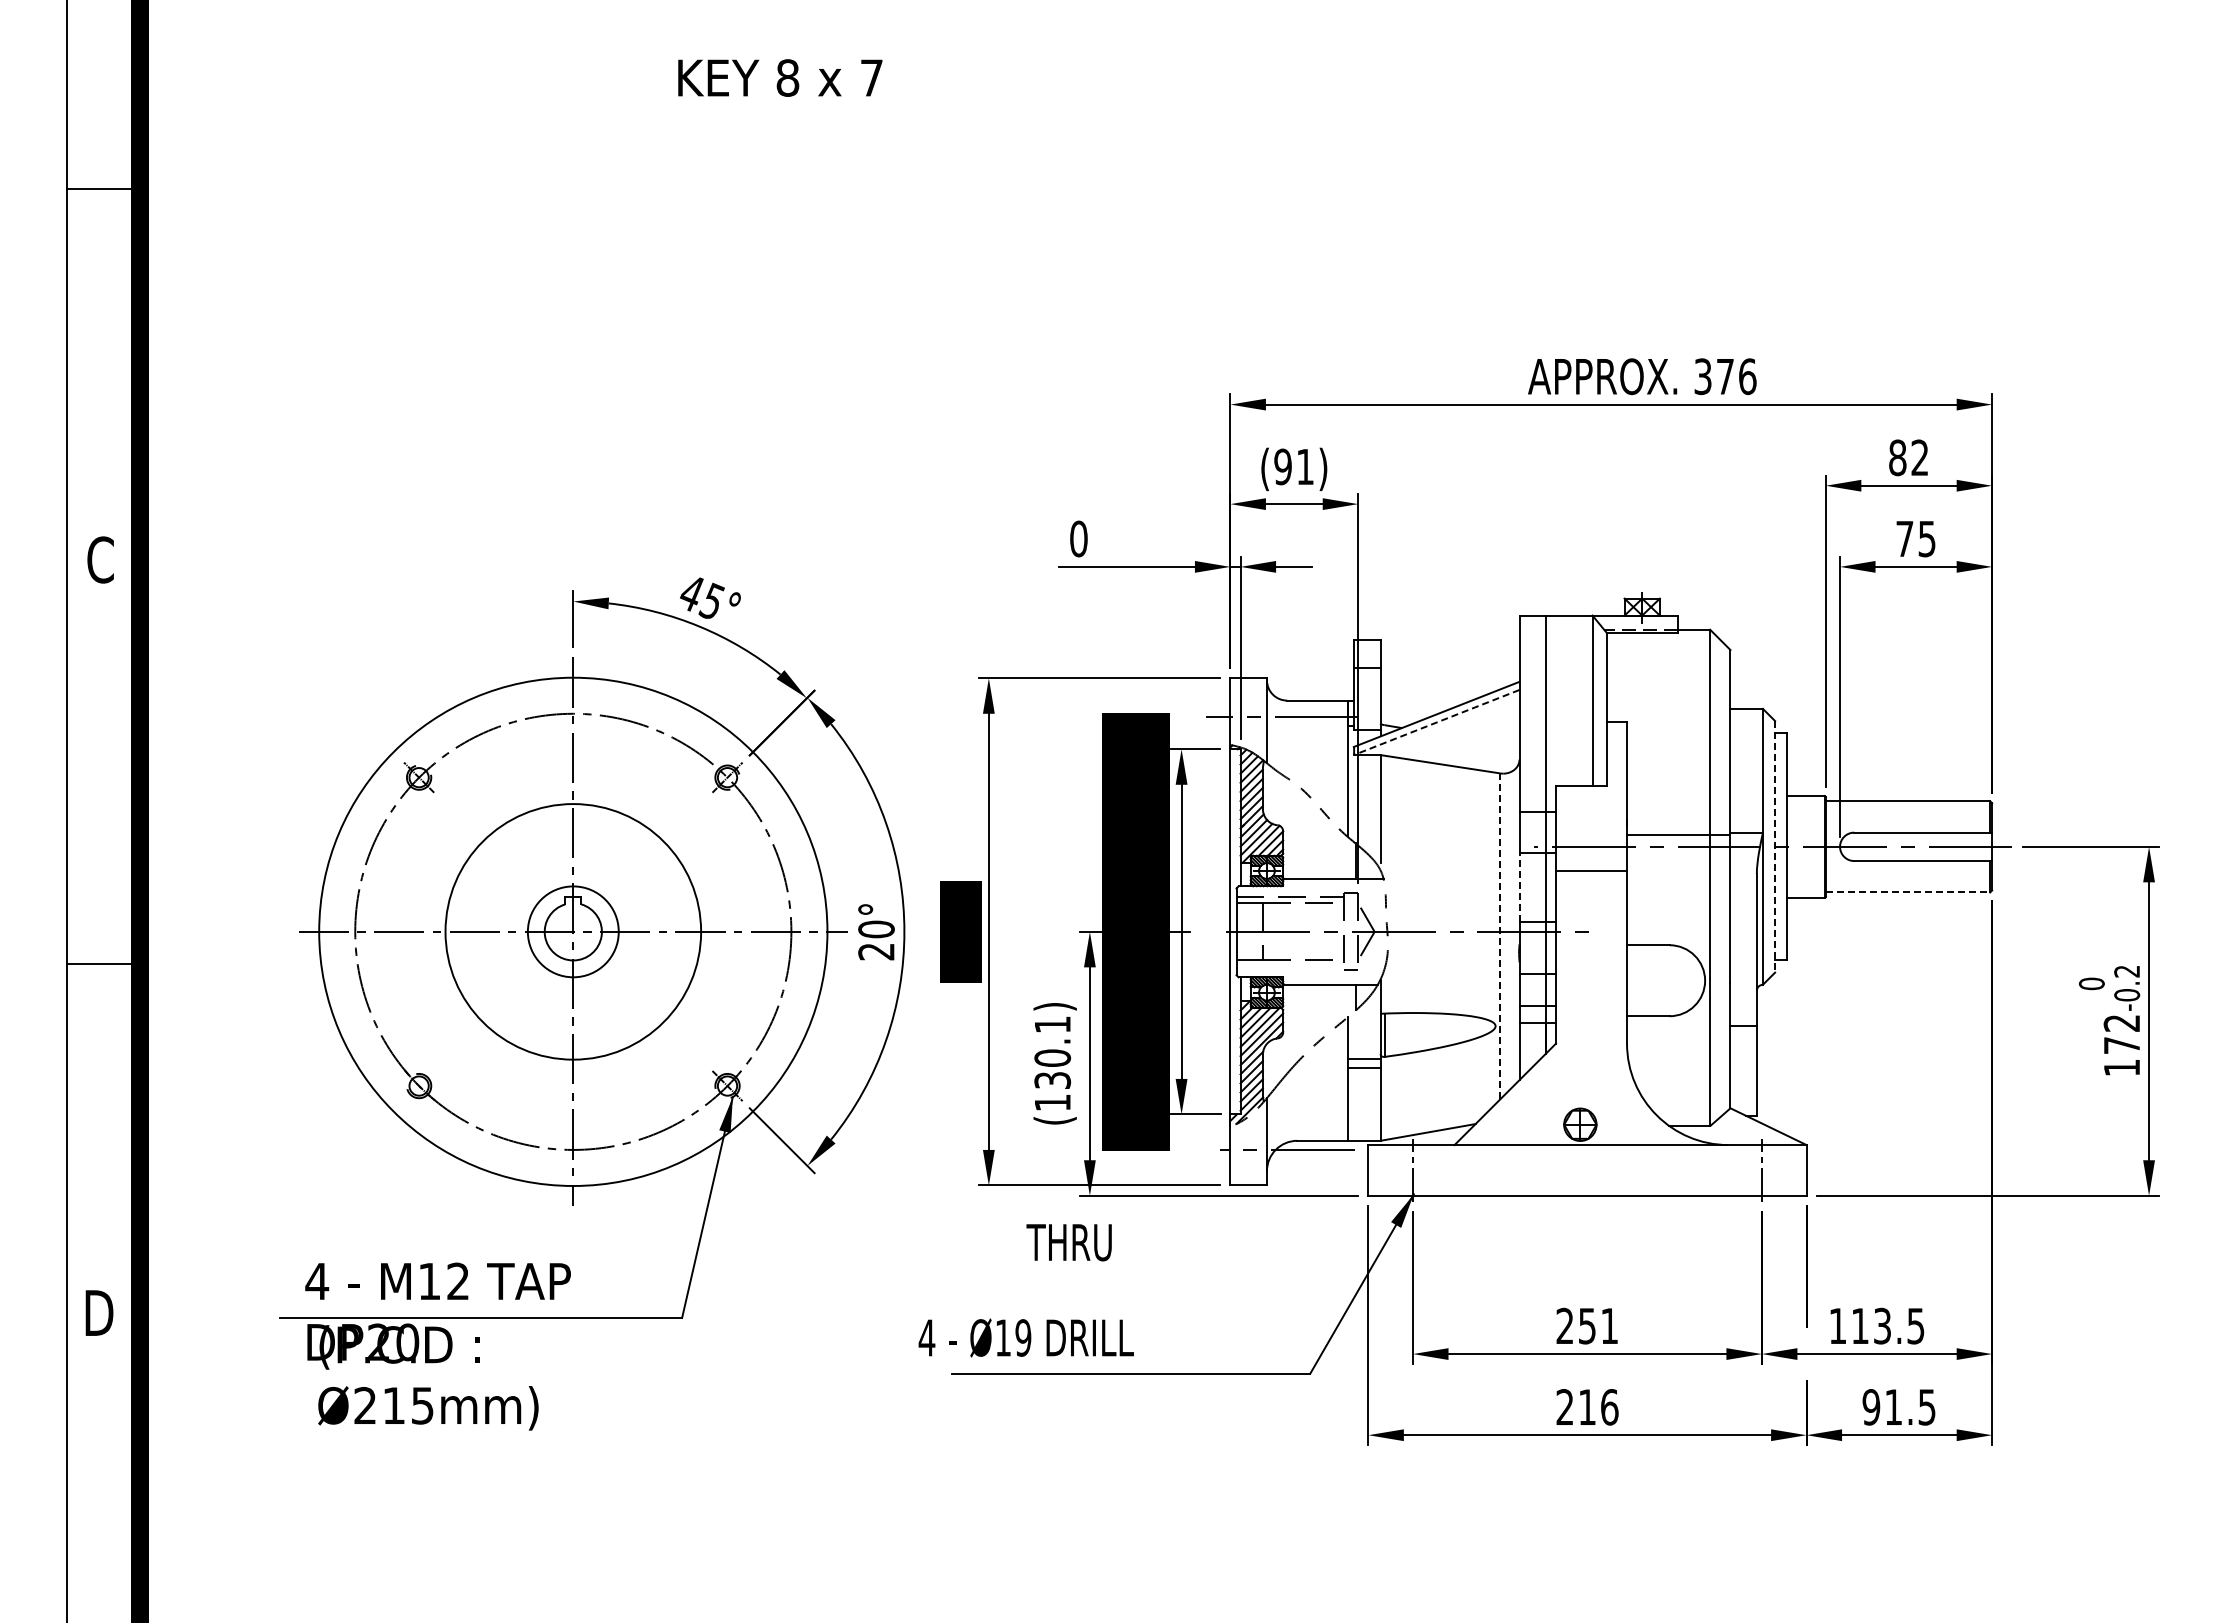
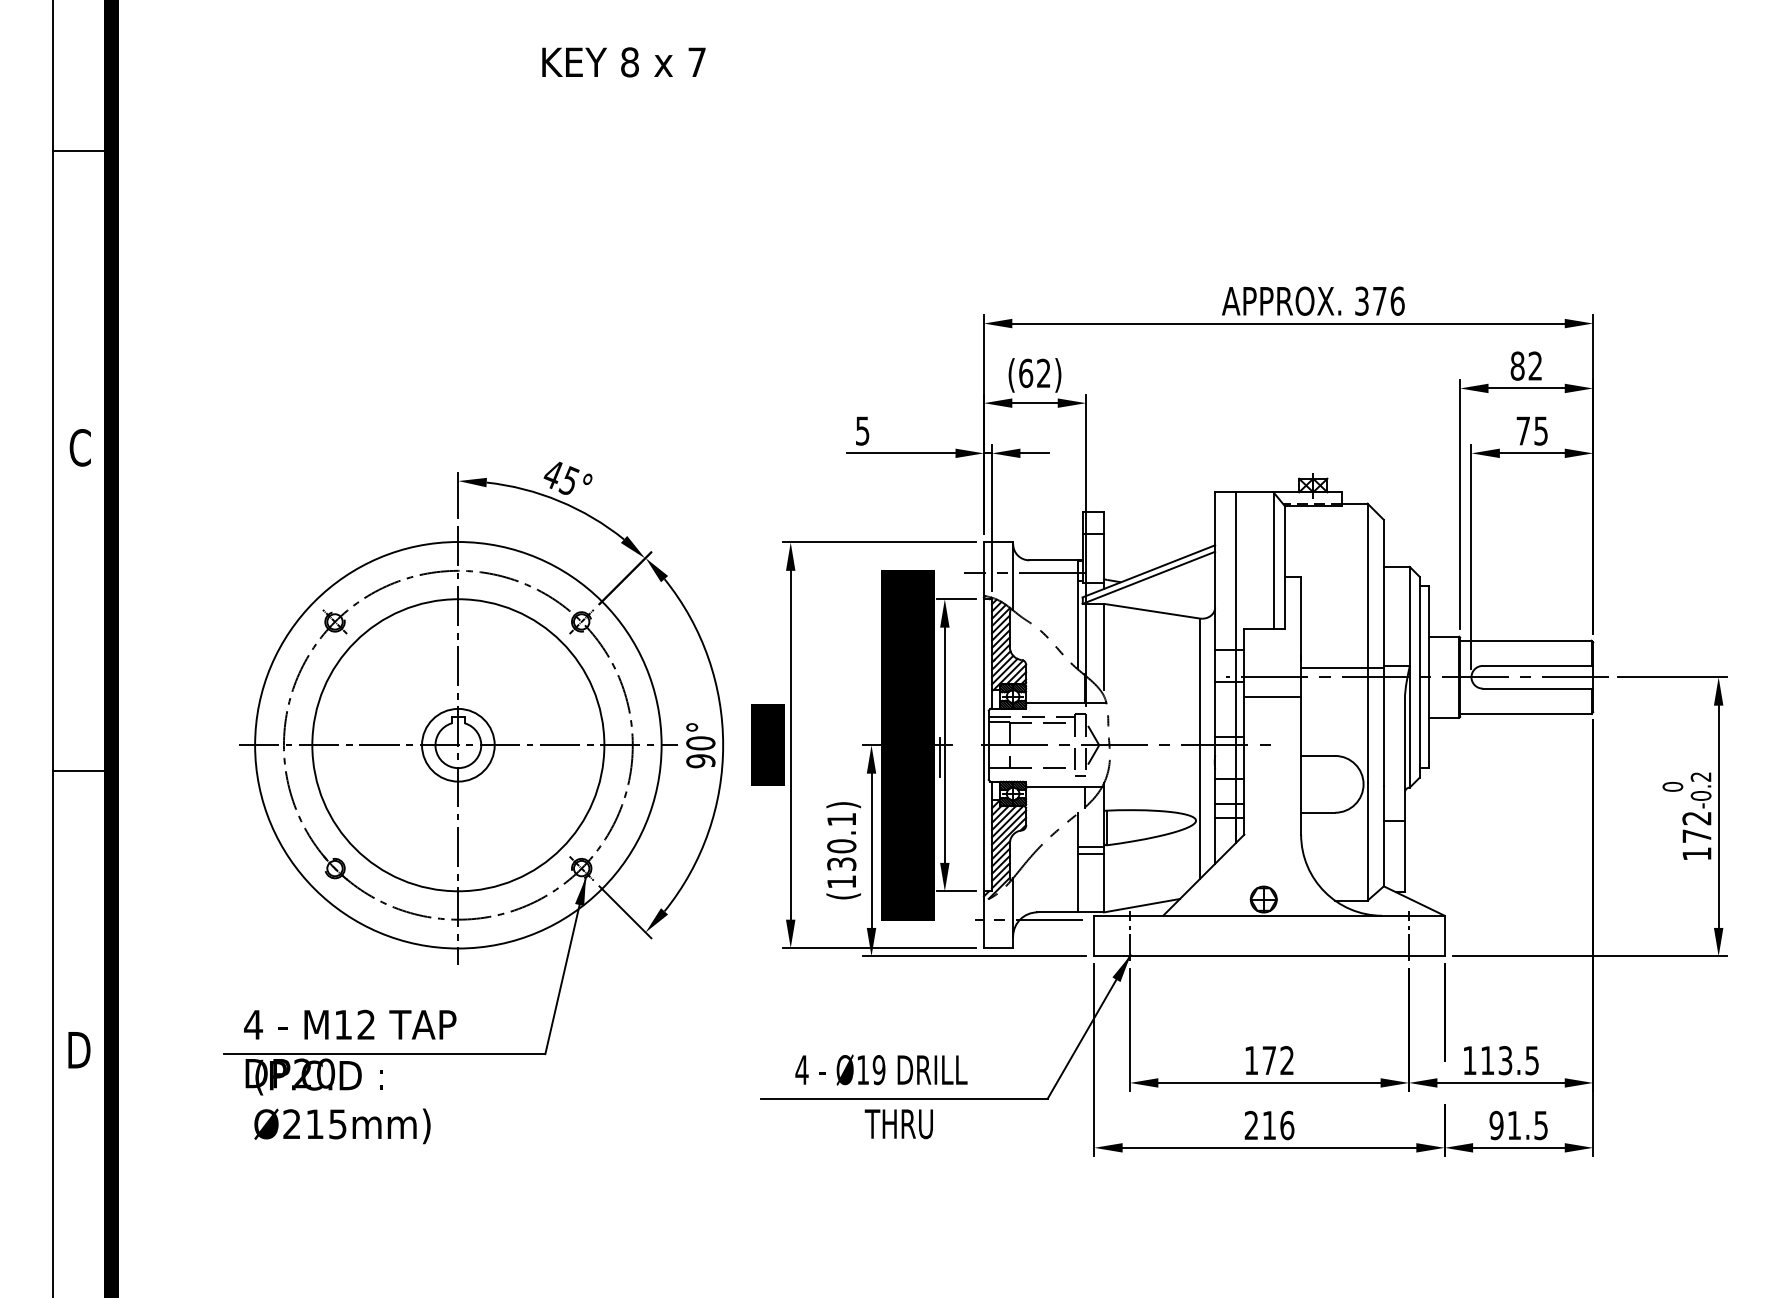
text: (1293, 466) -> (1034, 373), (91) -> (62)
text: (1078, 538) -> (862, 430), 0 -> 5
line: (1436, 722) -> (1148, 577), dashed -> solid
line: (1775, 846) -> (1419, 676), dashed -> solid
line: (1519, 887) -> (1215, 709), dashed -> solid
line: (1908, 892) -> (1526, 713), dashed -> solid
circle: (572, 931) -> (457, 744), size x1.43
line: (1500, 936) -> (1199, 748), dashed -> solid
line: (1174, 946) -> (939, 756), added
text: (876, 951) -> (700, 760), 20° -> 90°
text: (1068, 1242) -> (898, 1124), moved
text: (1586, 1325) -> (1268, 1060), 251 -> 172
text: (1025, 1337) -> (880, 1069), moved

